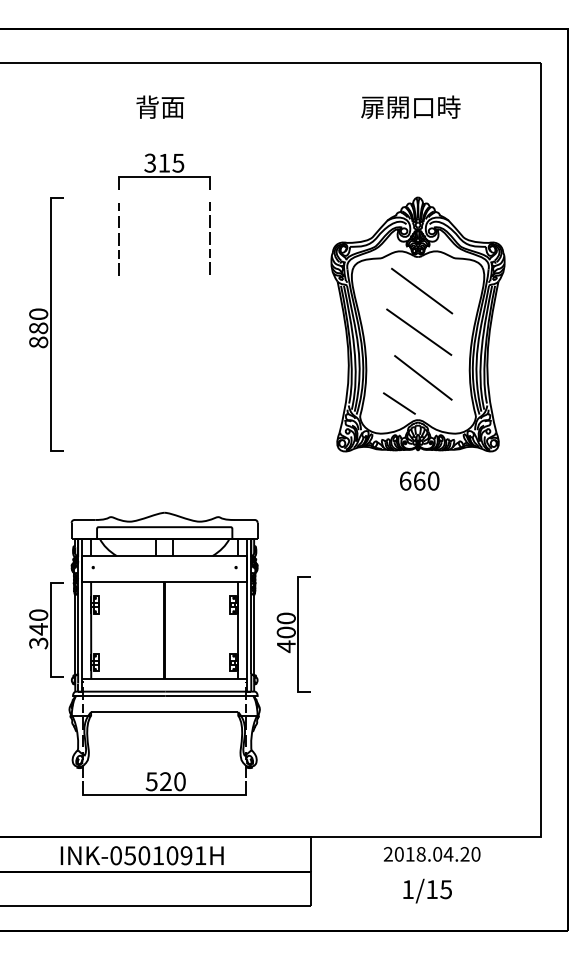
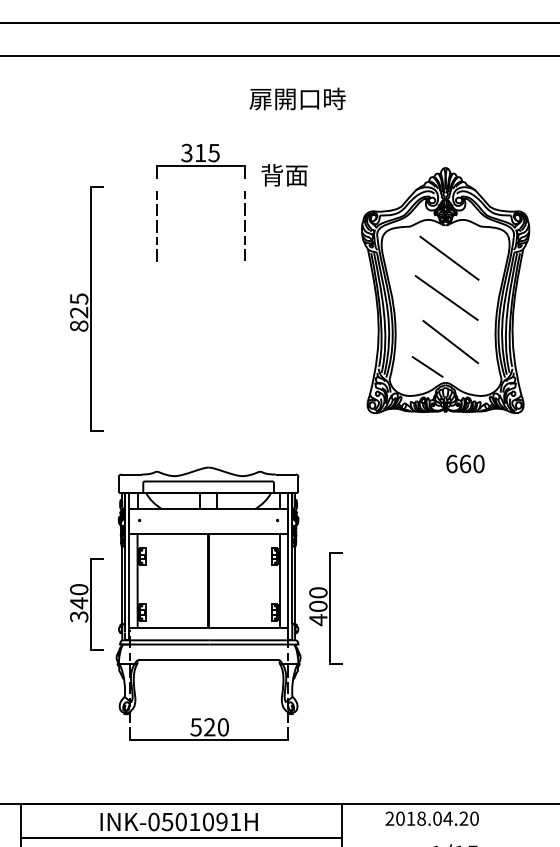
text: (160, 106) -> (284, 174), moved
text: (410, 106) -> (297, 98), moved
text: (38, 321) -> (79, 305), 880 -> 825
part: (417, 324) -> (445, 290), moved
text: (419, 480) -> (465, 463), moved
part: (164, 653) -> (208, 603), moved
text: (432, 854) -> (432, 818), moved

